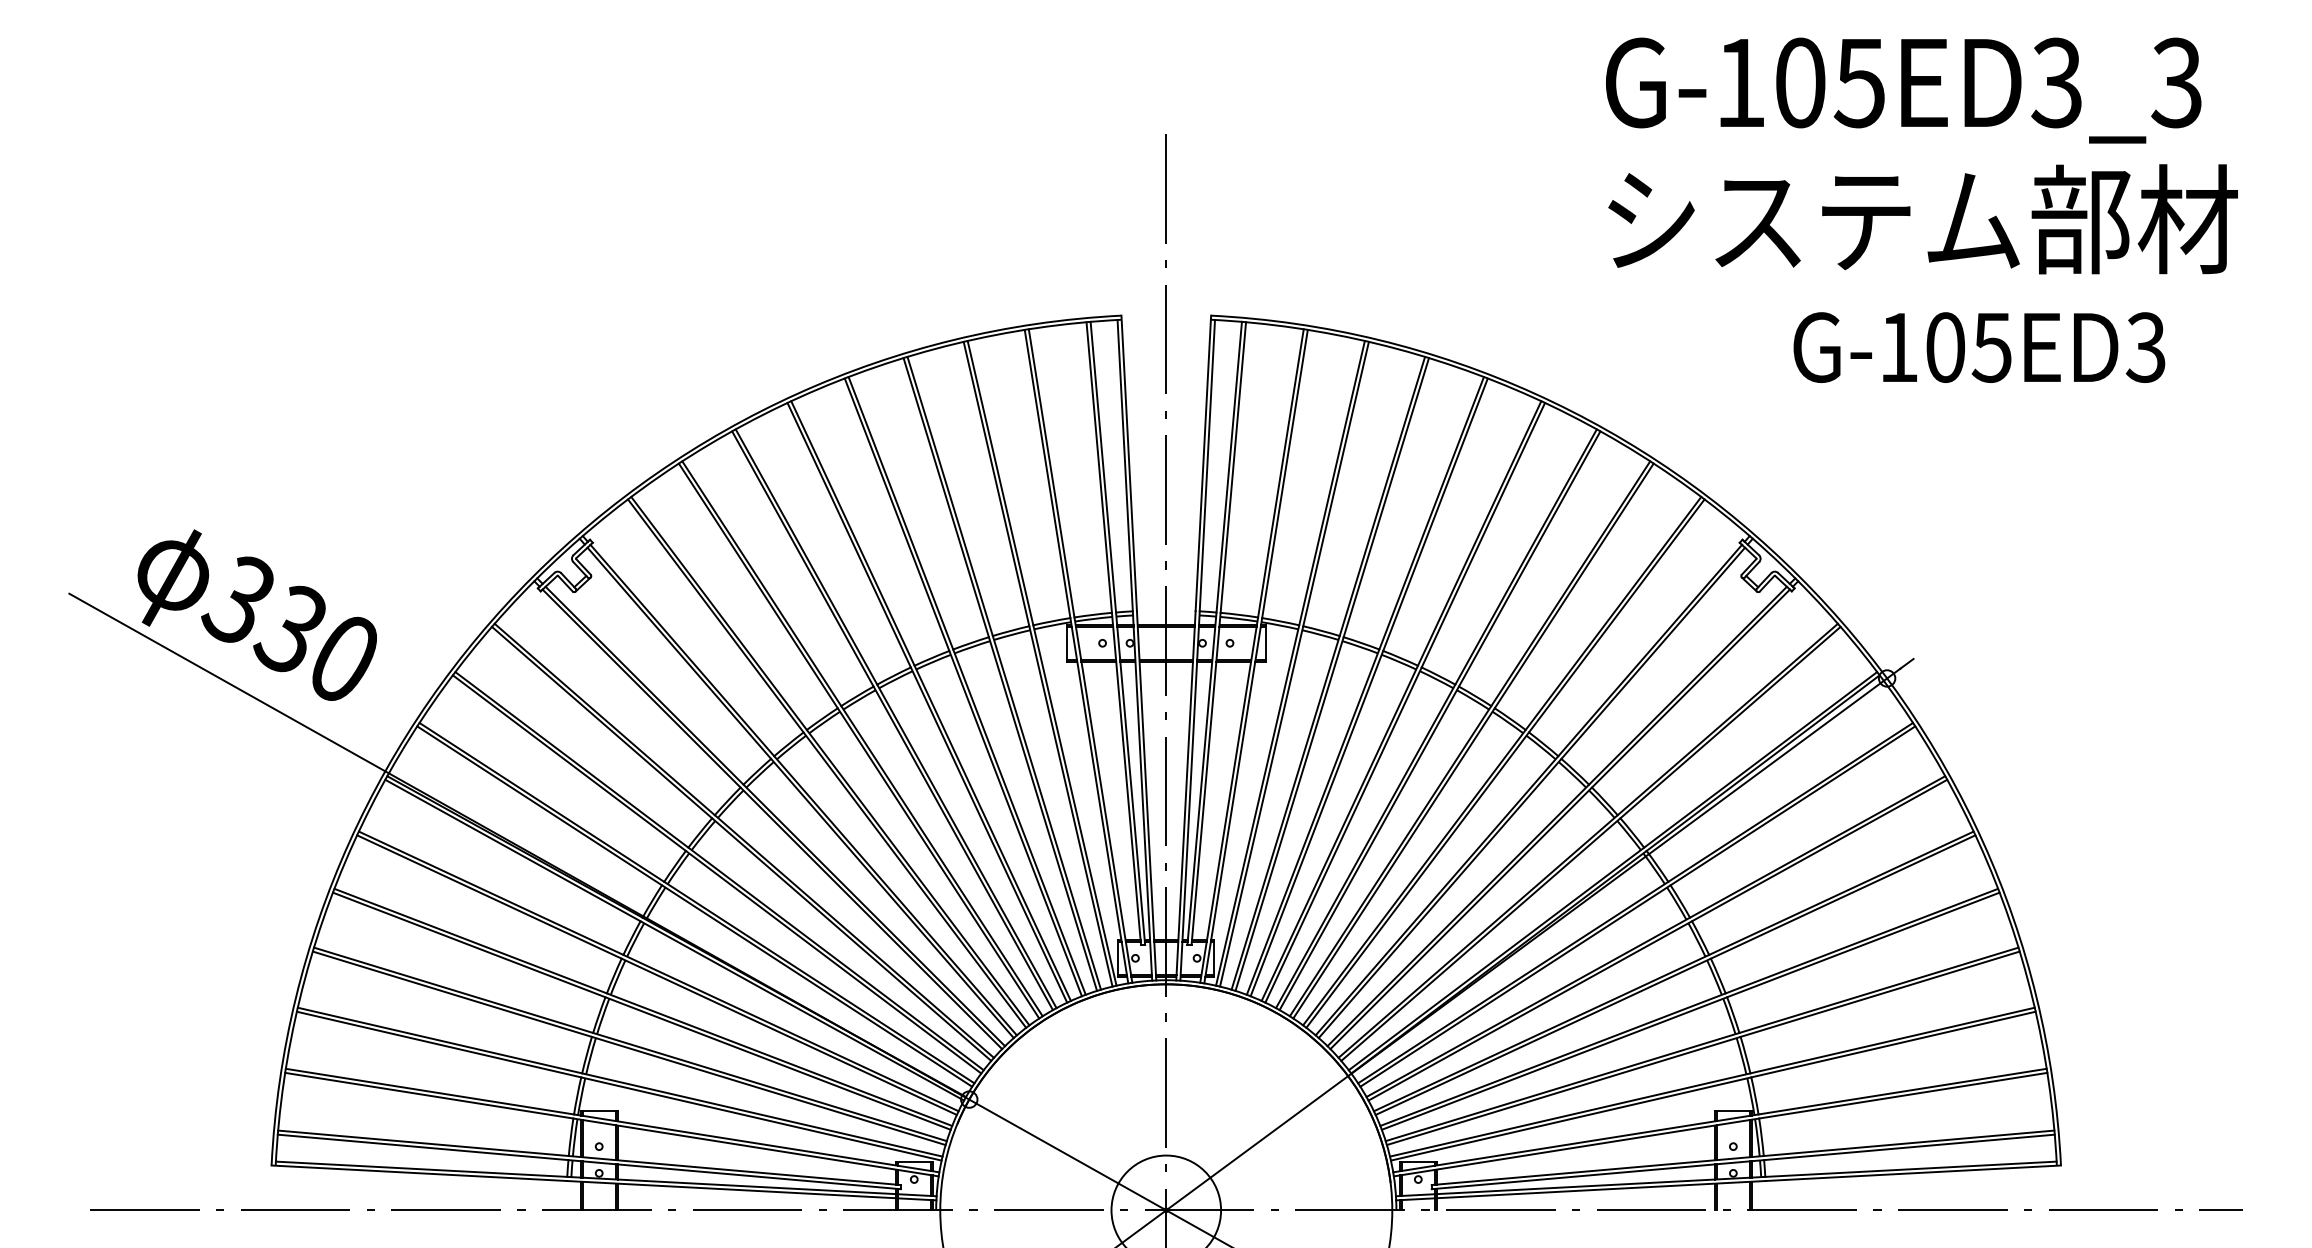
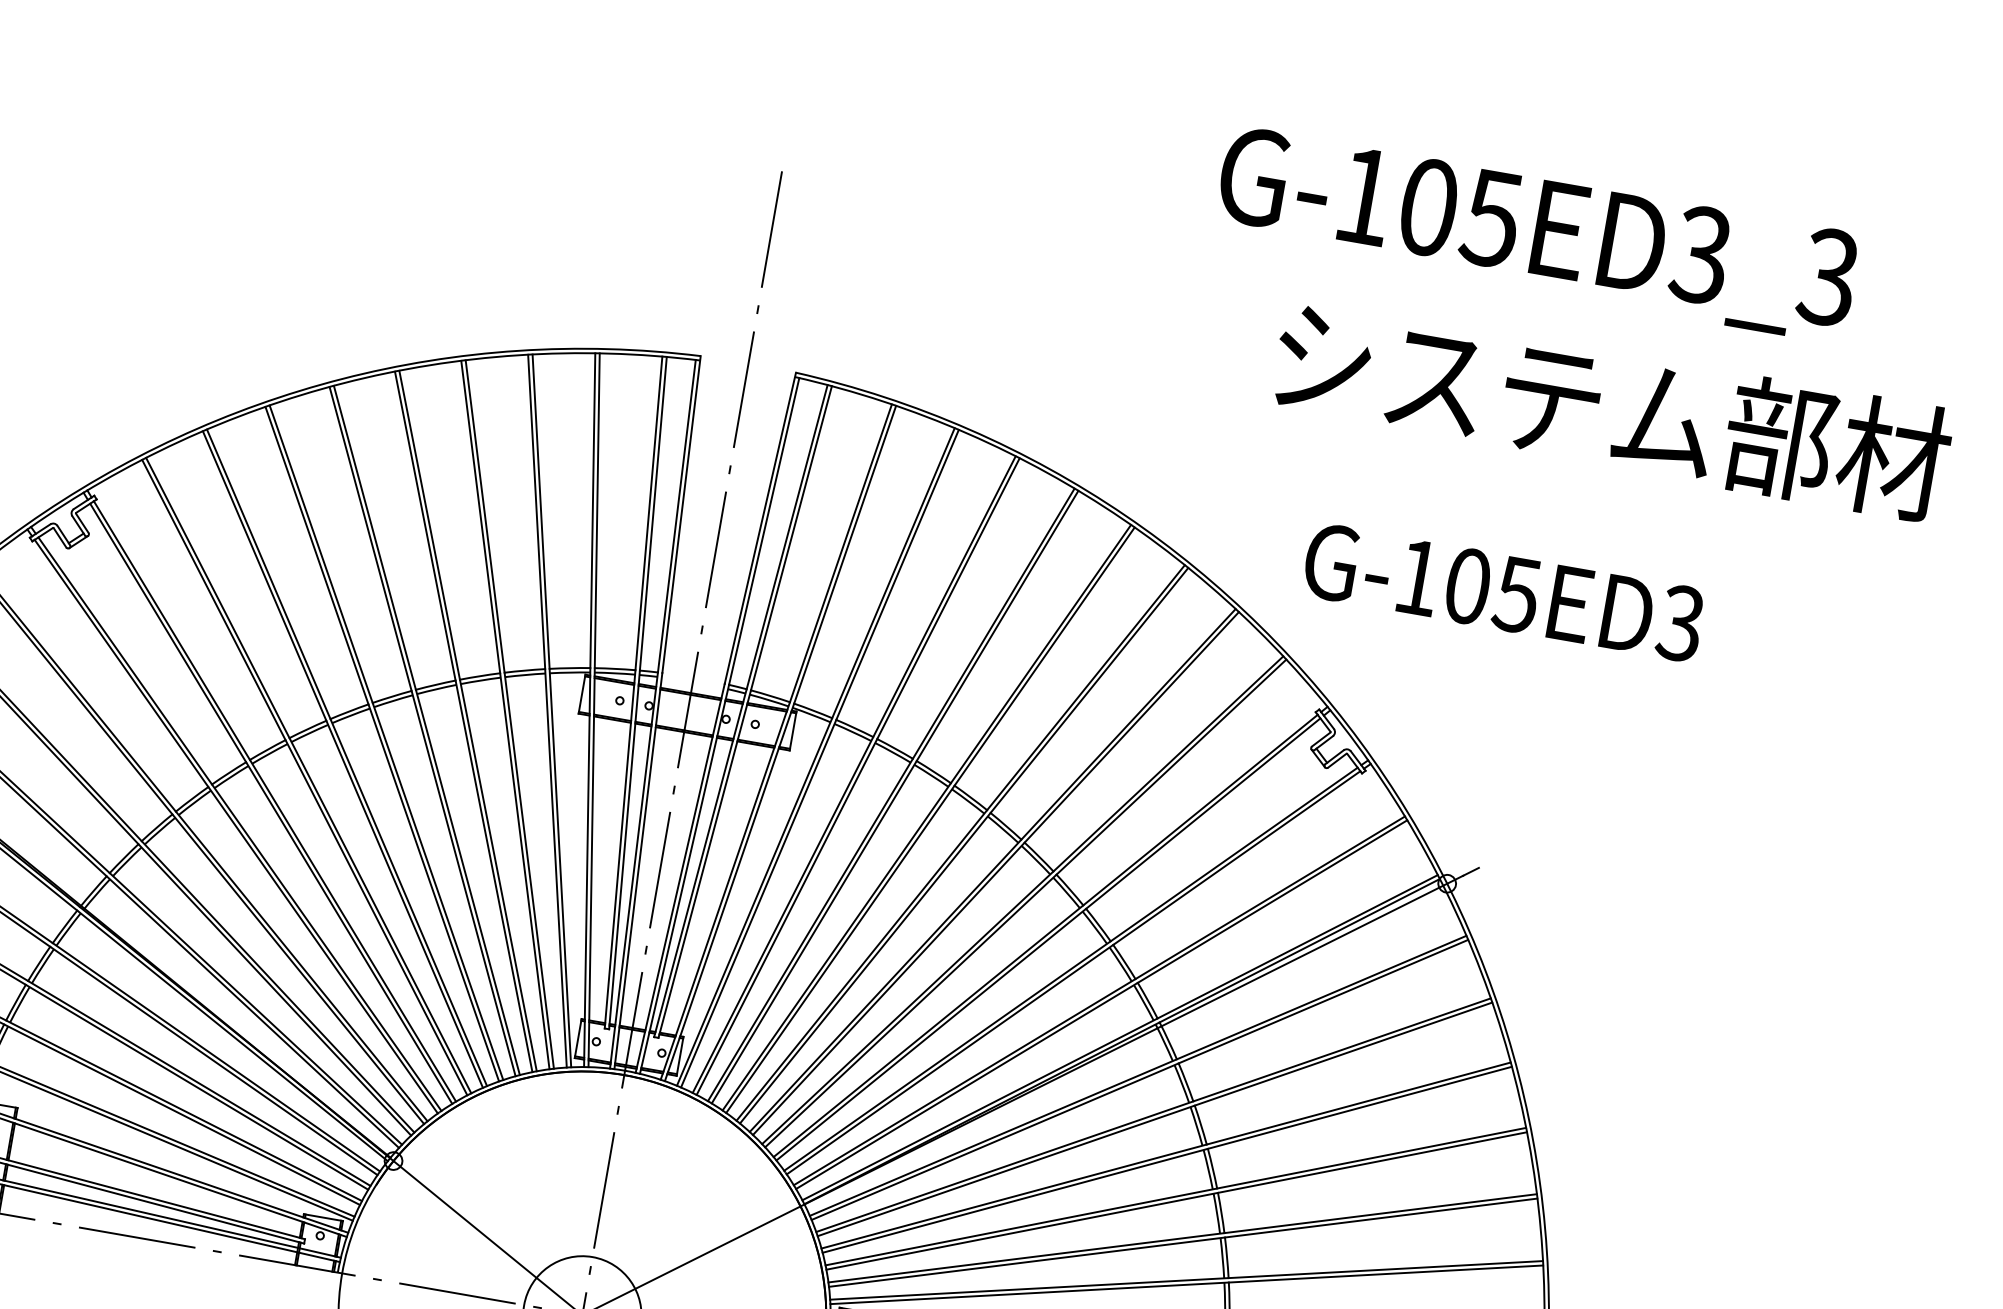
text: (1903, 90) -> (1536, 234), moved
text: (1922, 219) -> (1611, 409), moved
text: (1979, 347) -> (1503, 592), moved

